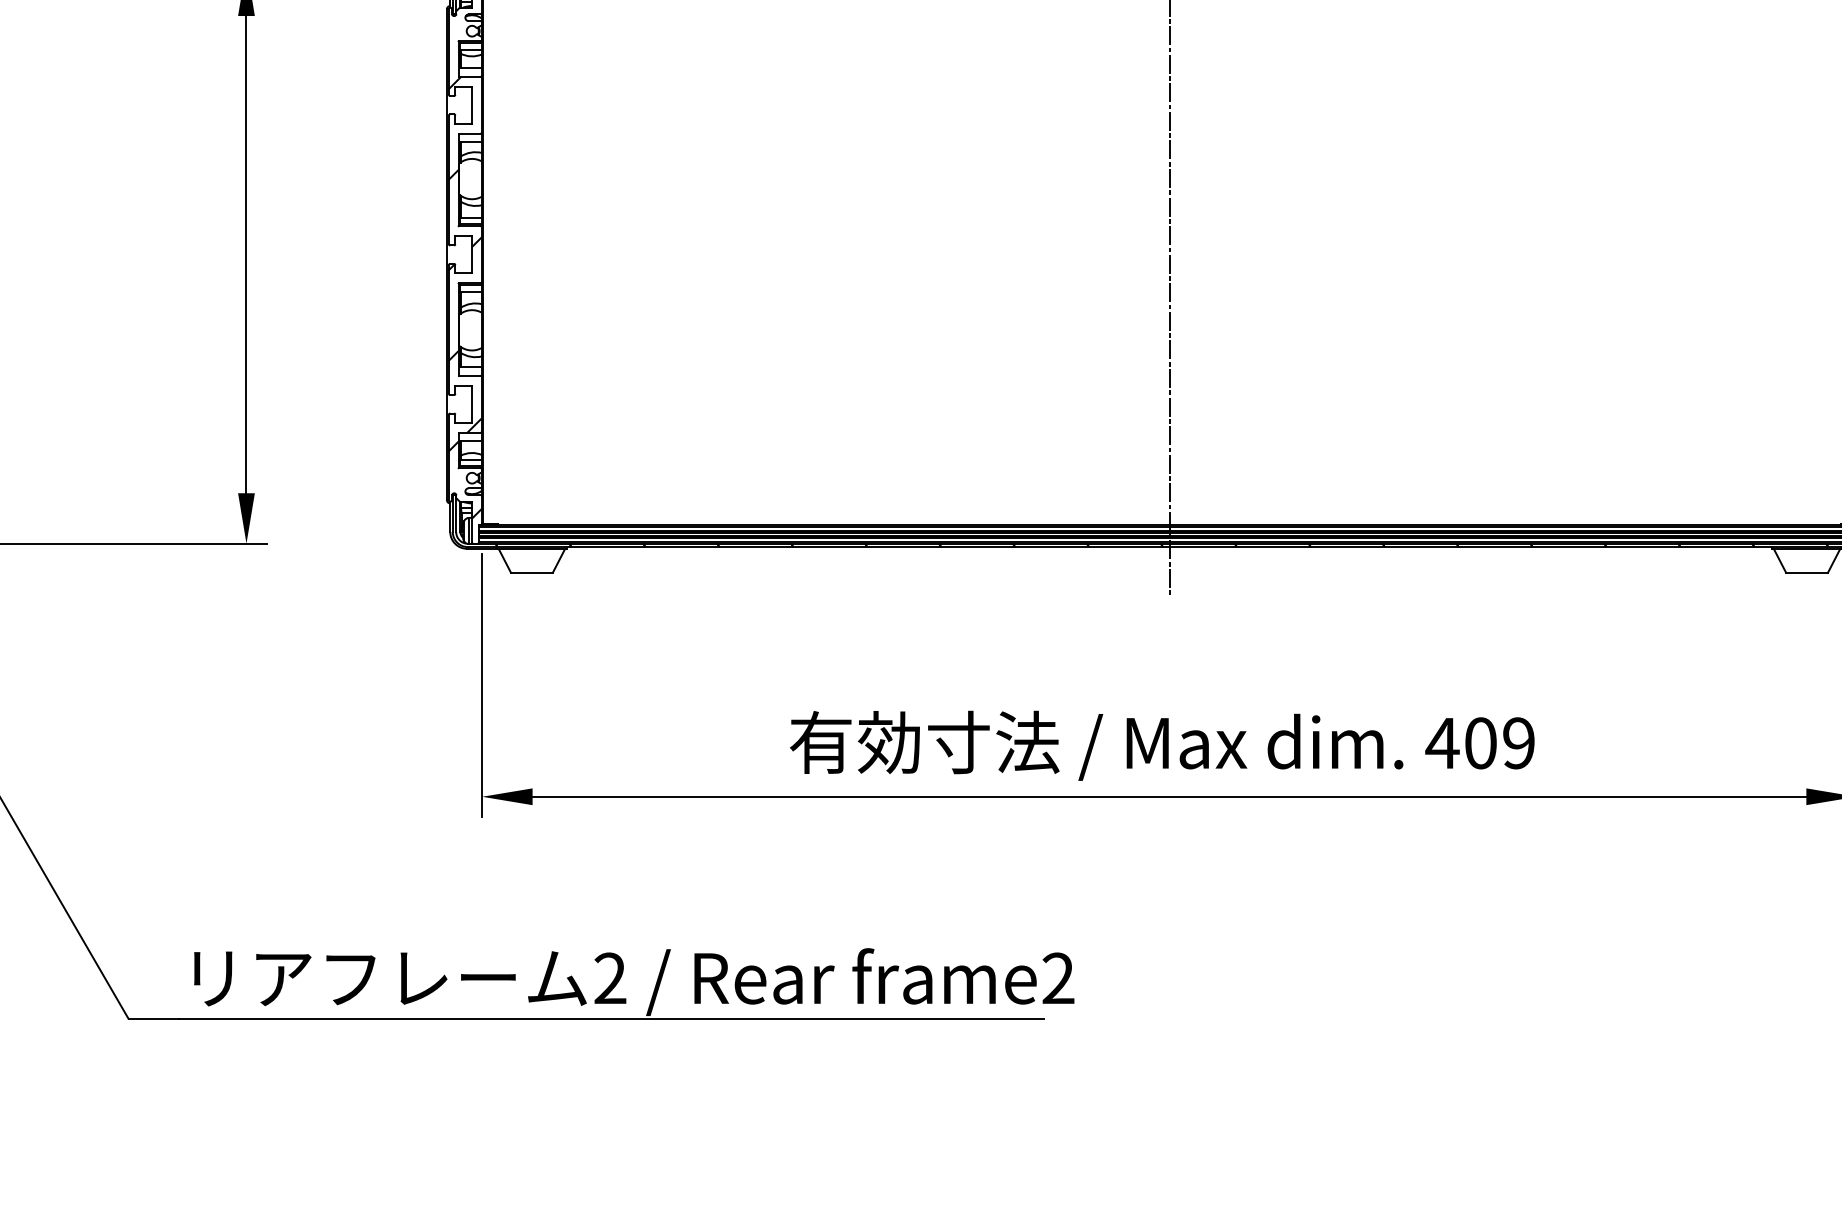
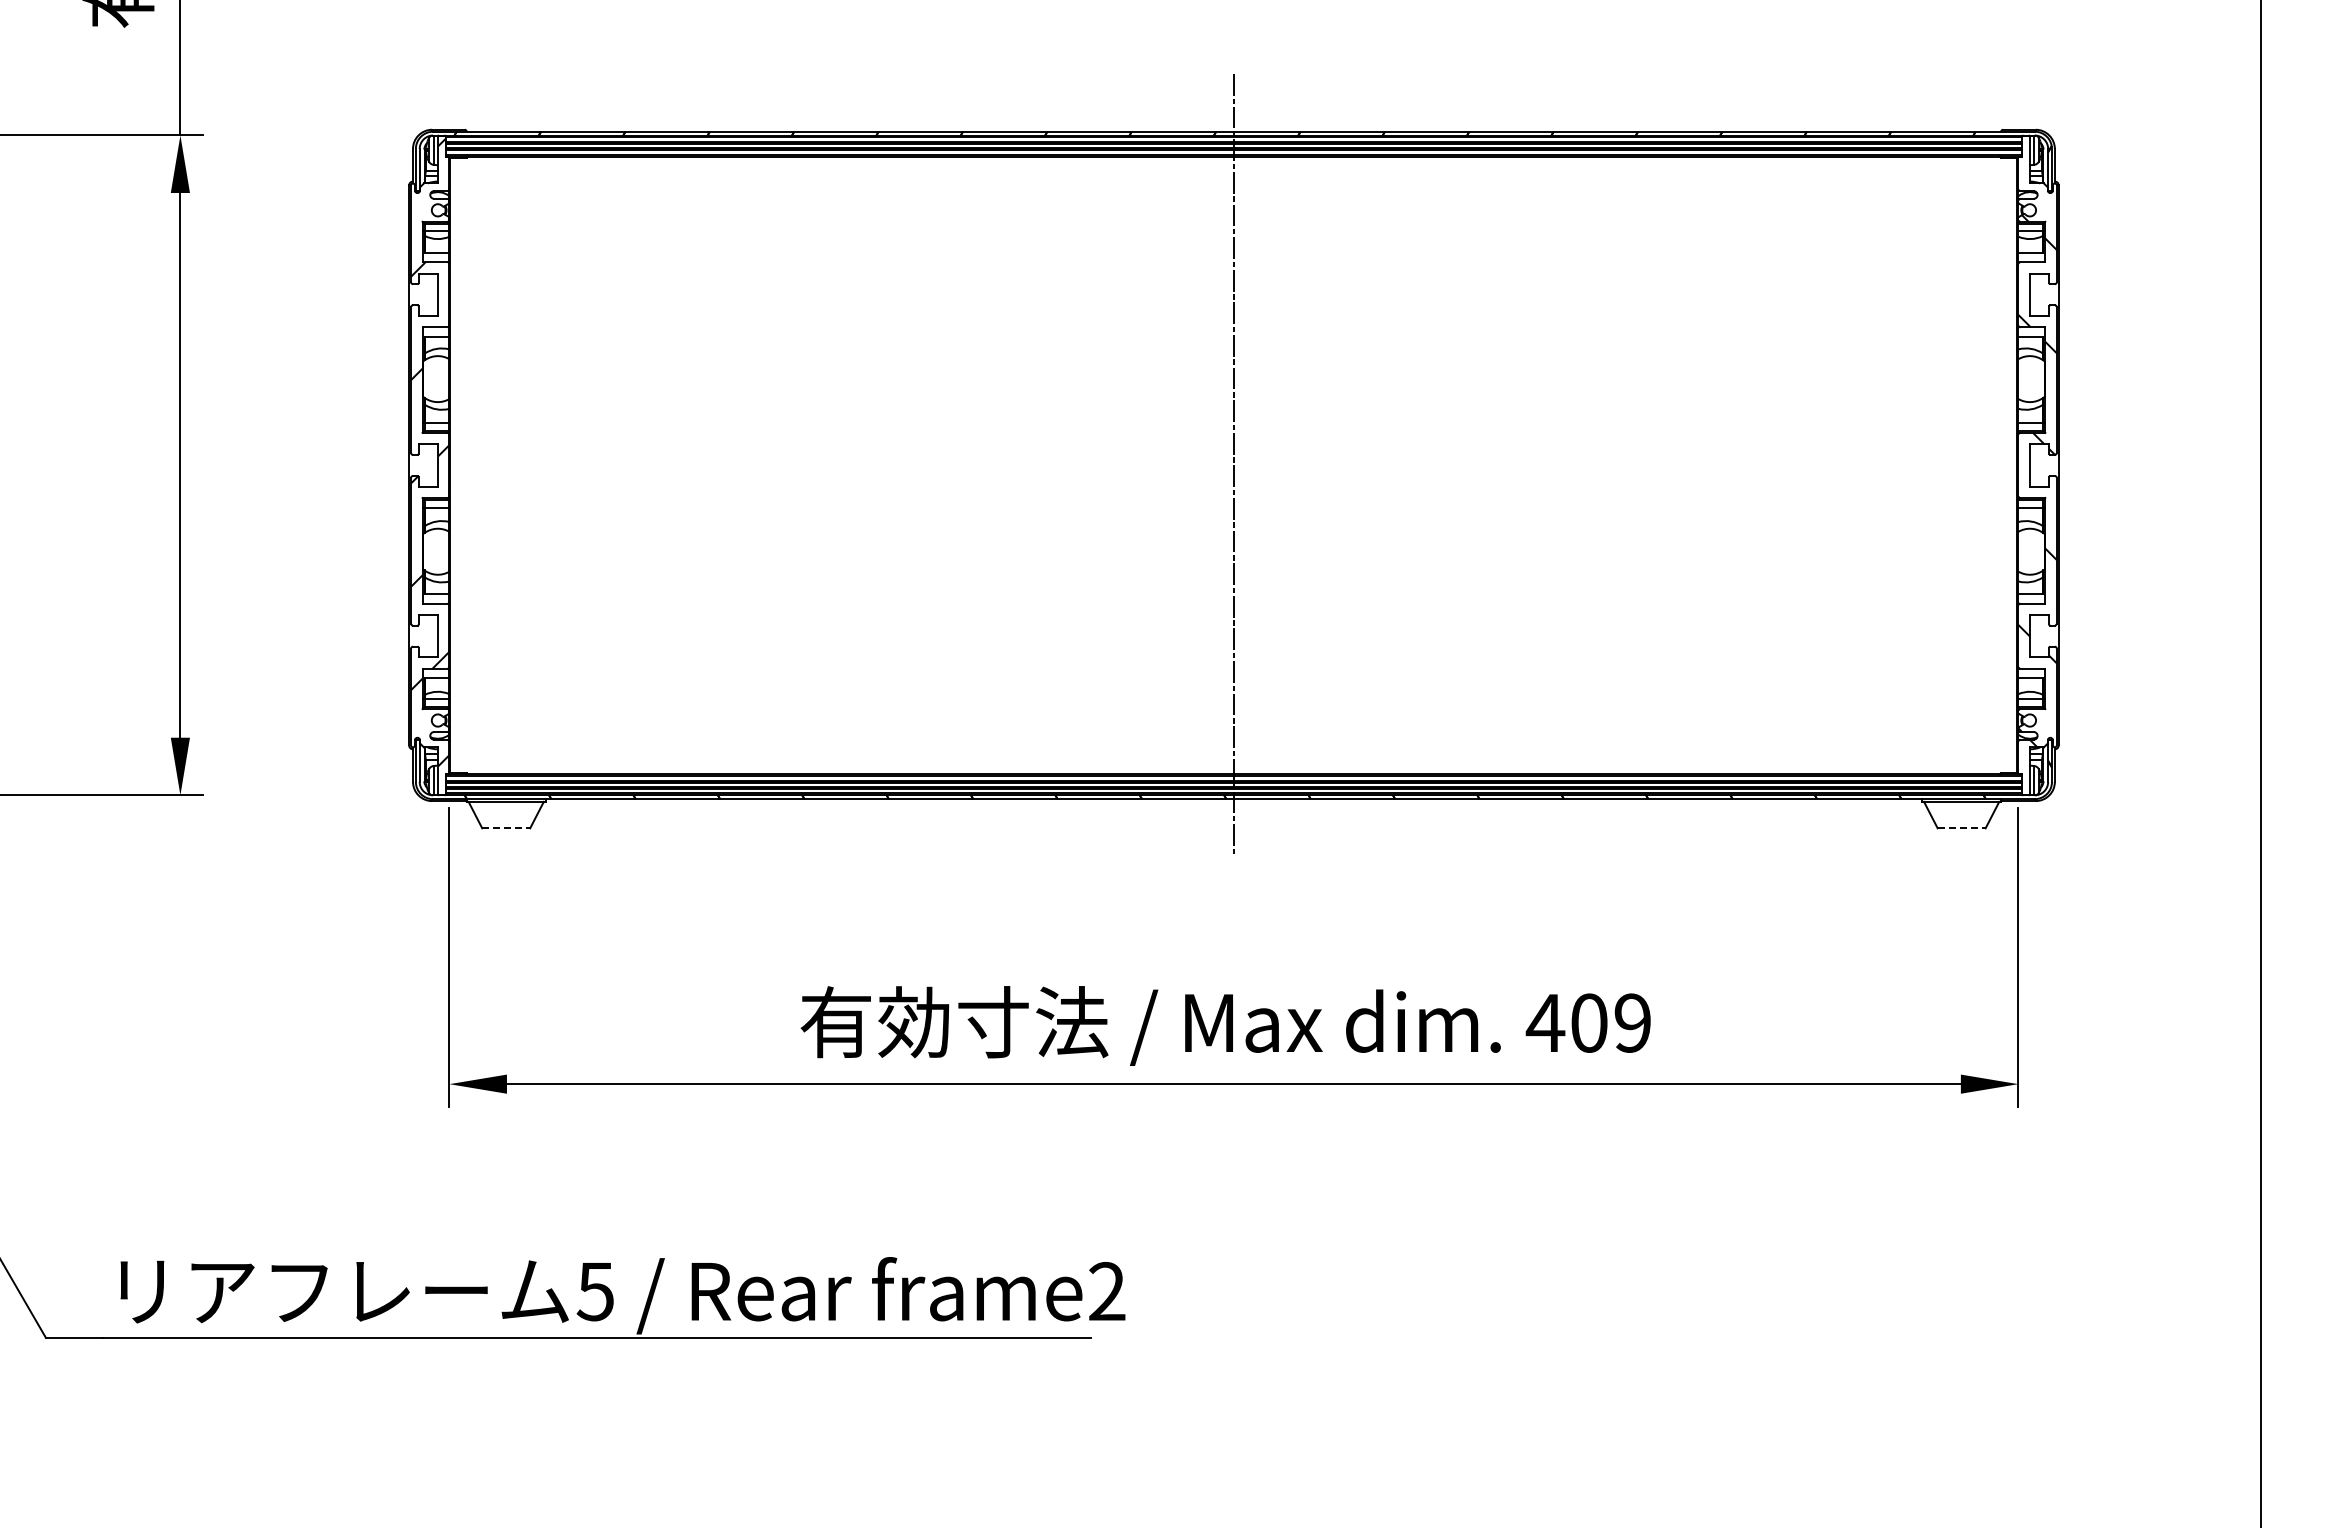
line: (532, 572) -> (506, 828), solid -> dashed
line: (1806, 572) -> (1961, 828), solid -> dashed
text: (609, 978) -> (594, 1291), 2 -> 5

